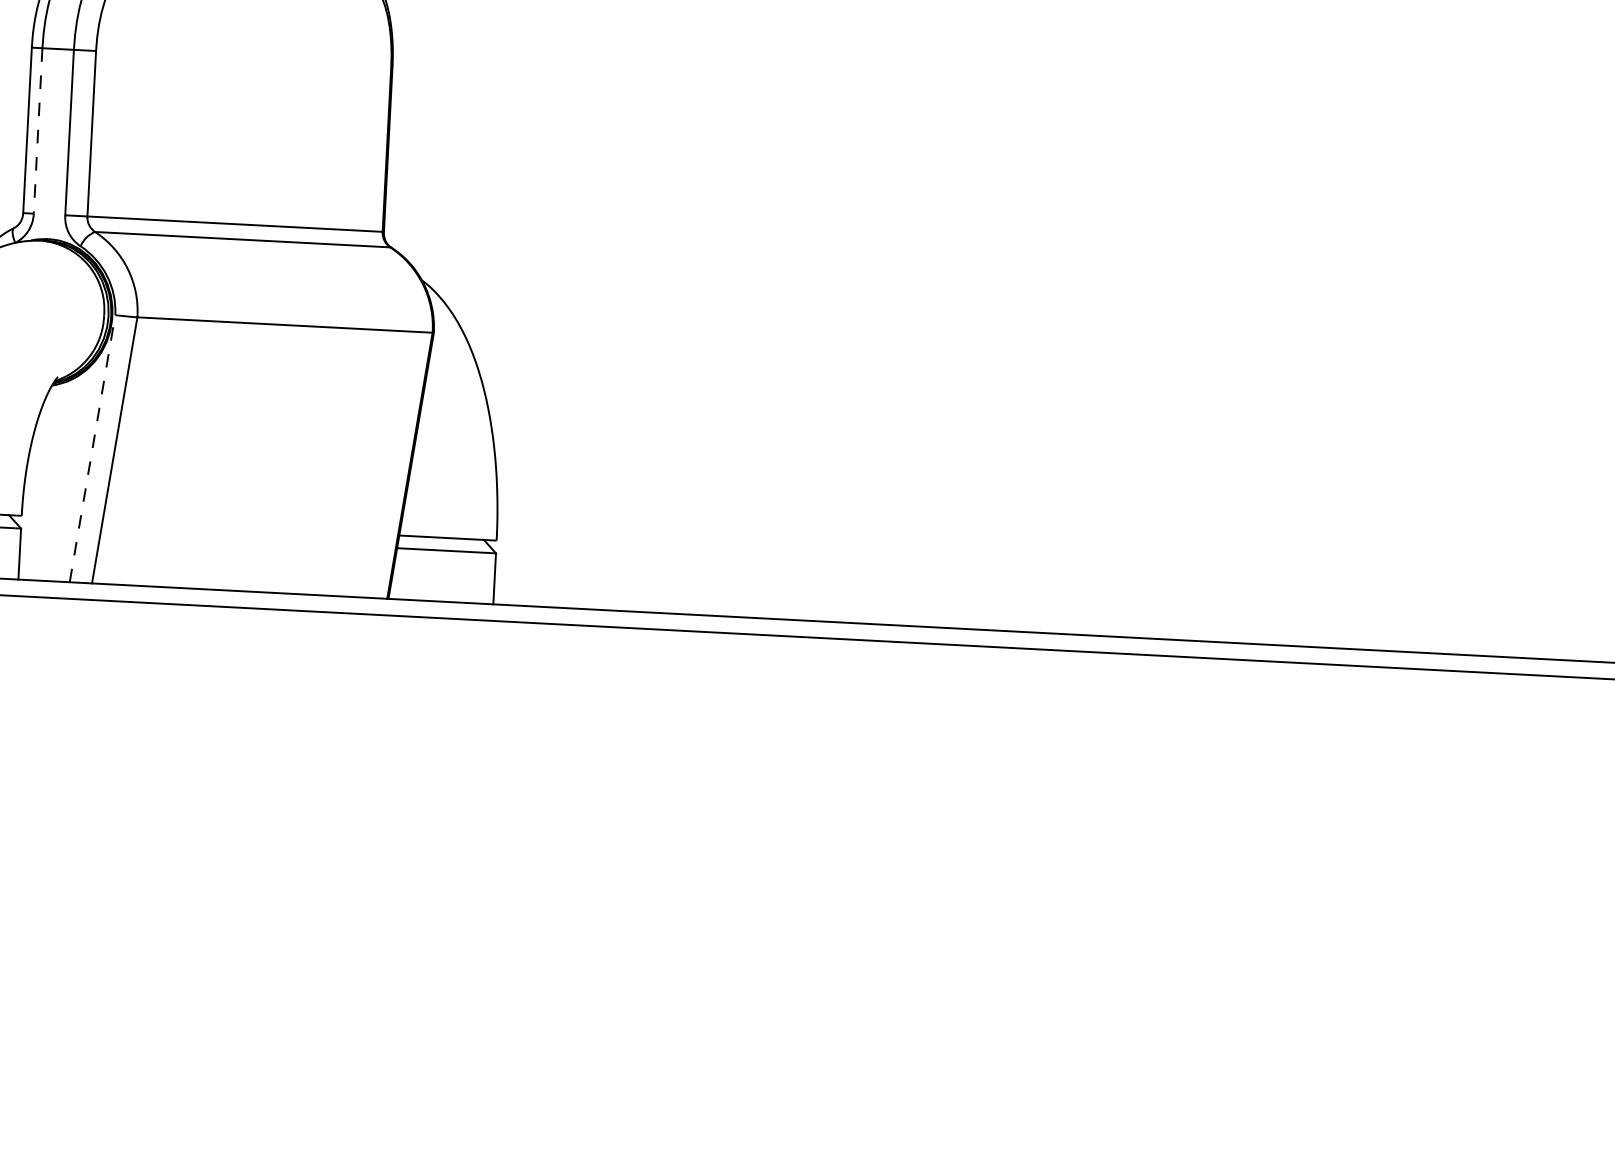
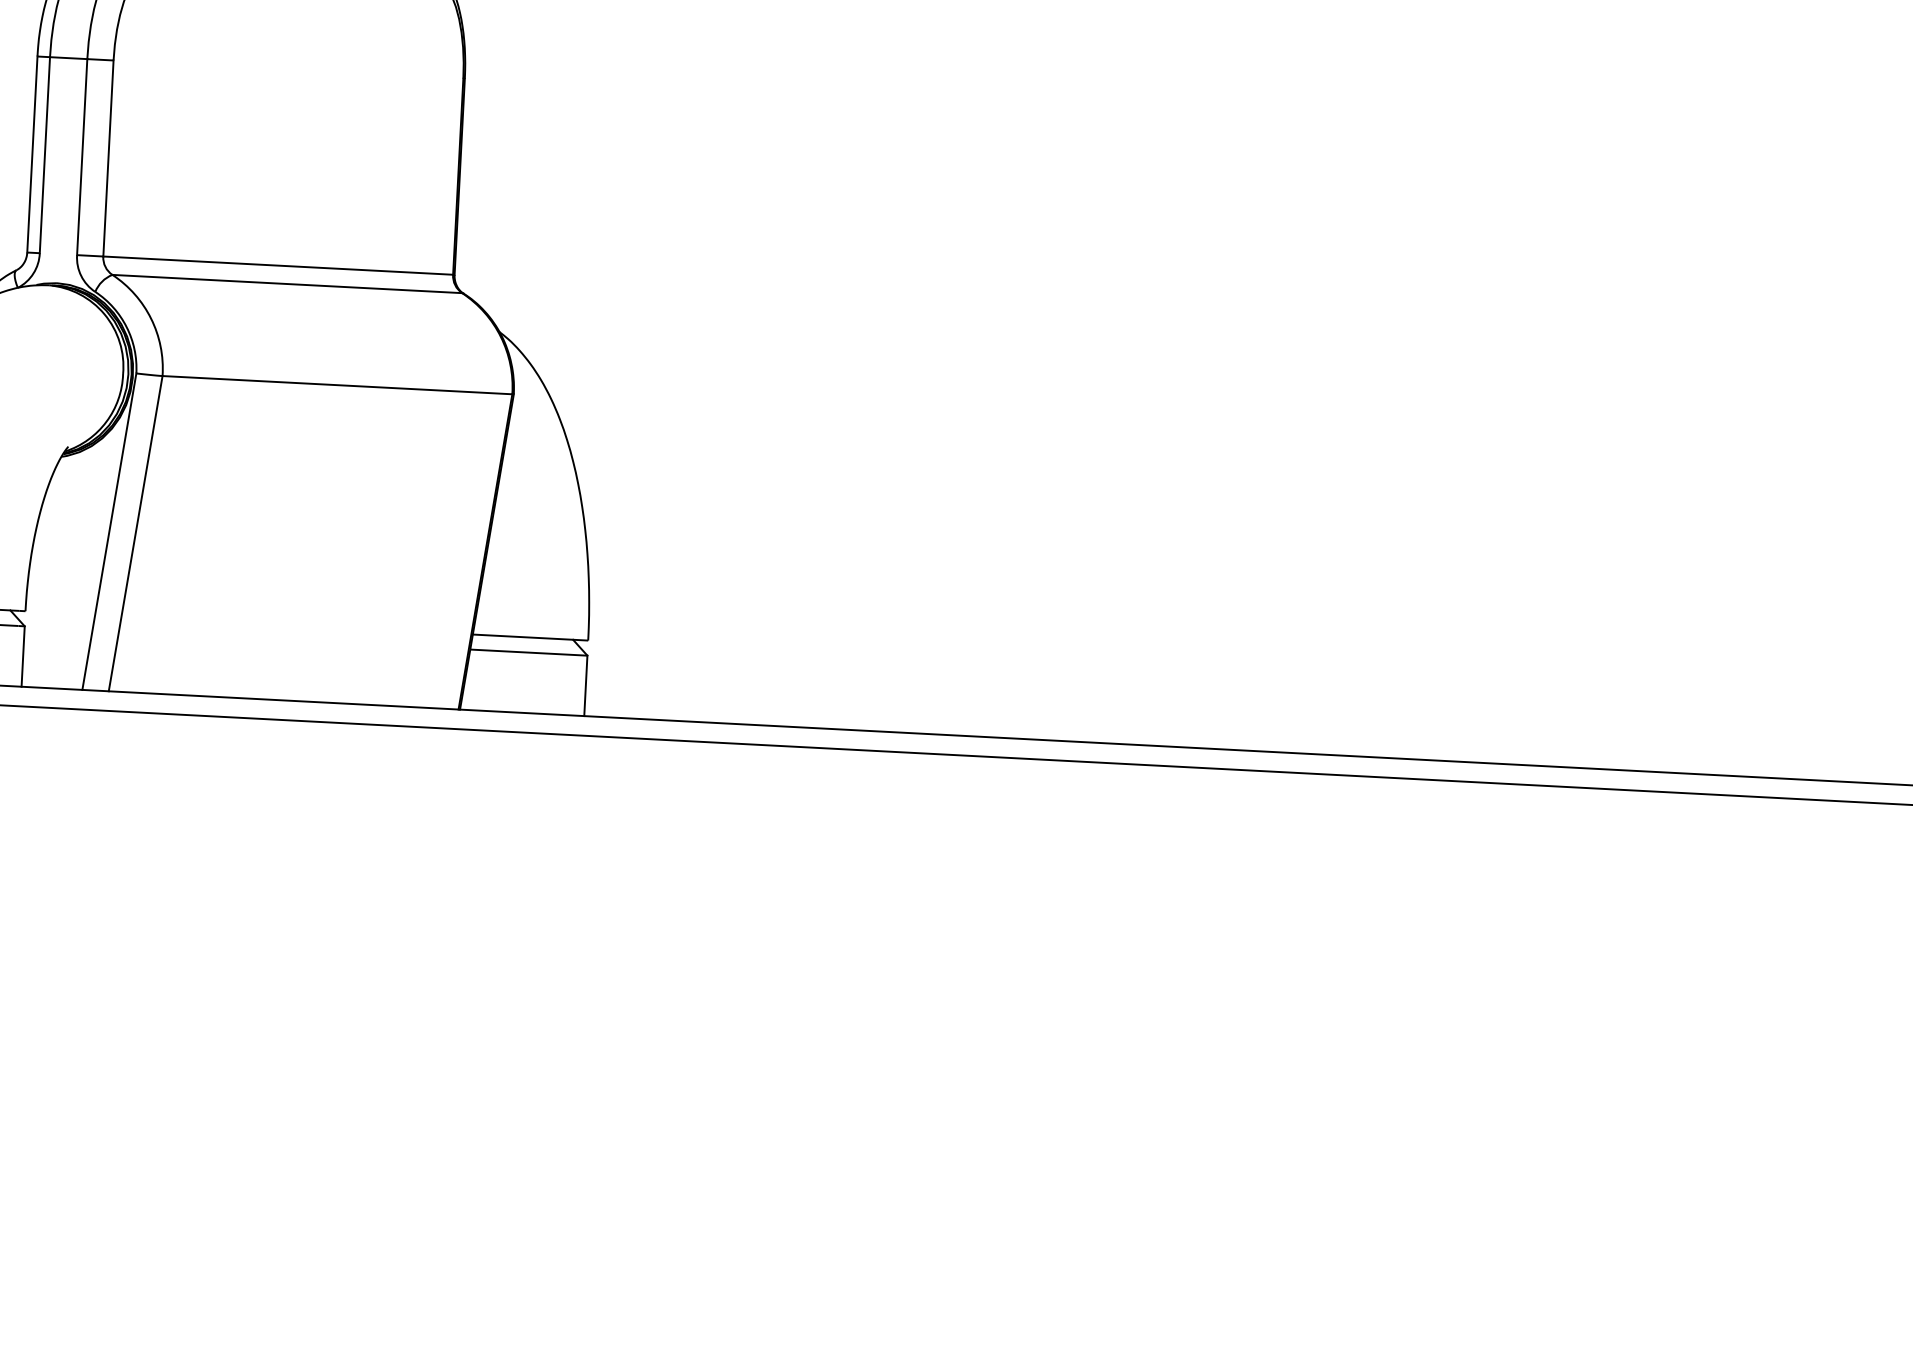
line: (37, 131) -> (44, 155), dashed -> solid
line: (92, 448) -> (109, 531), dashed -> solid

